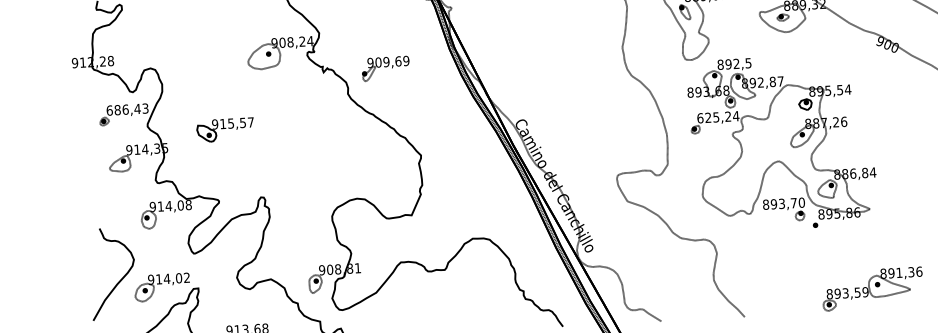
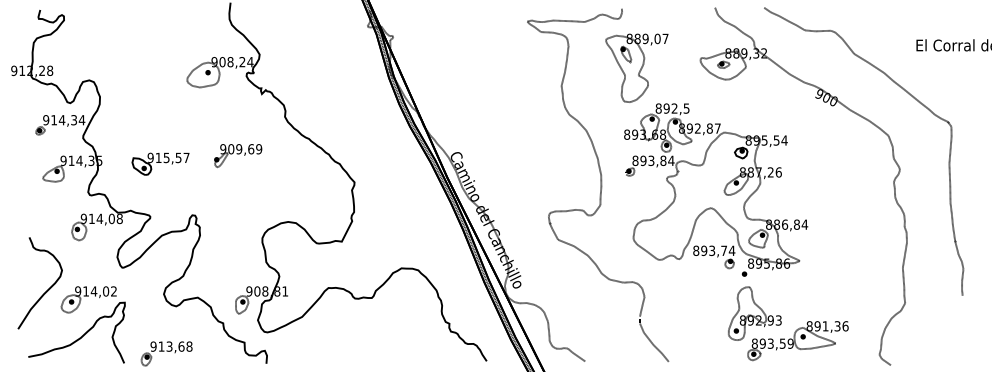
part: (386, 68) -> (238, 155), moved
text: (128, 109) -> (64, 120), 686,43 -> 914,34
text: (714, 117) -> (649, 160), 625,24 -> 893,84
part: (225, 129) -> (160, 163), moved
text: (801, 202) -> (731, 250), 893,70 -> 893,74
part: (827, 264) -> (754, 313), added

